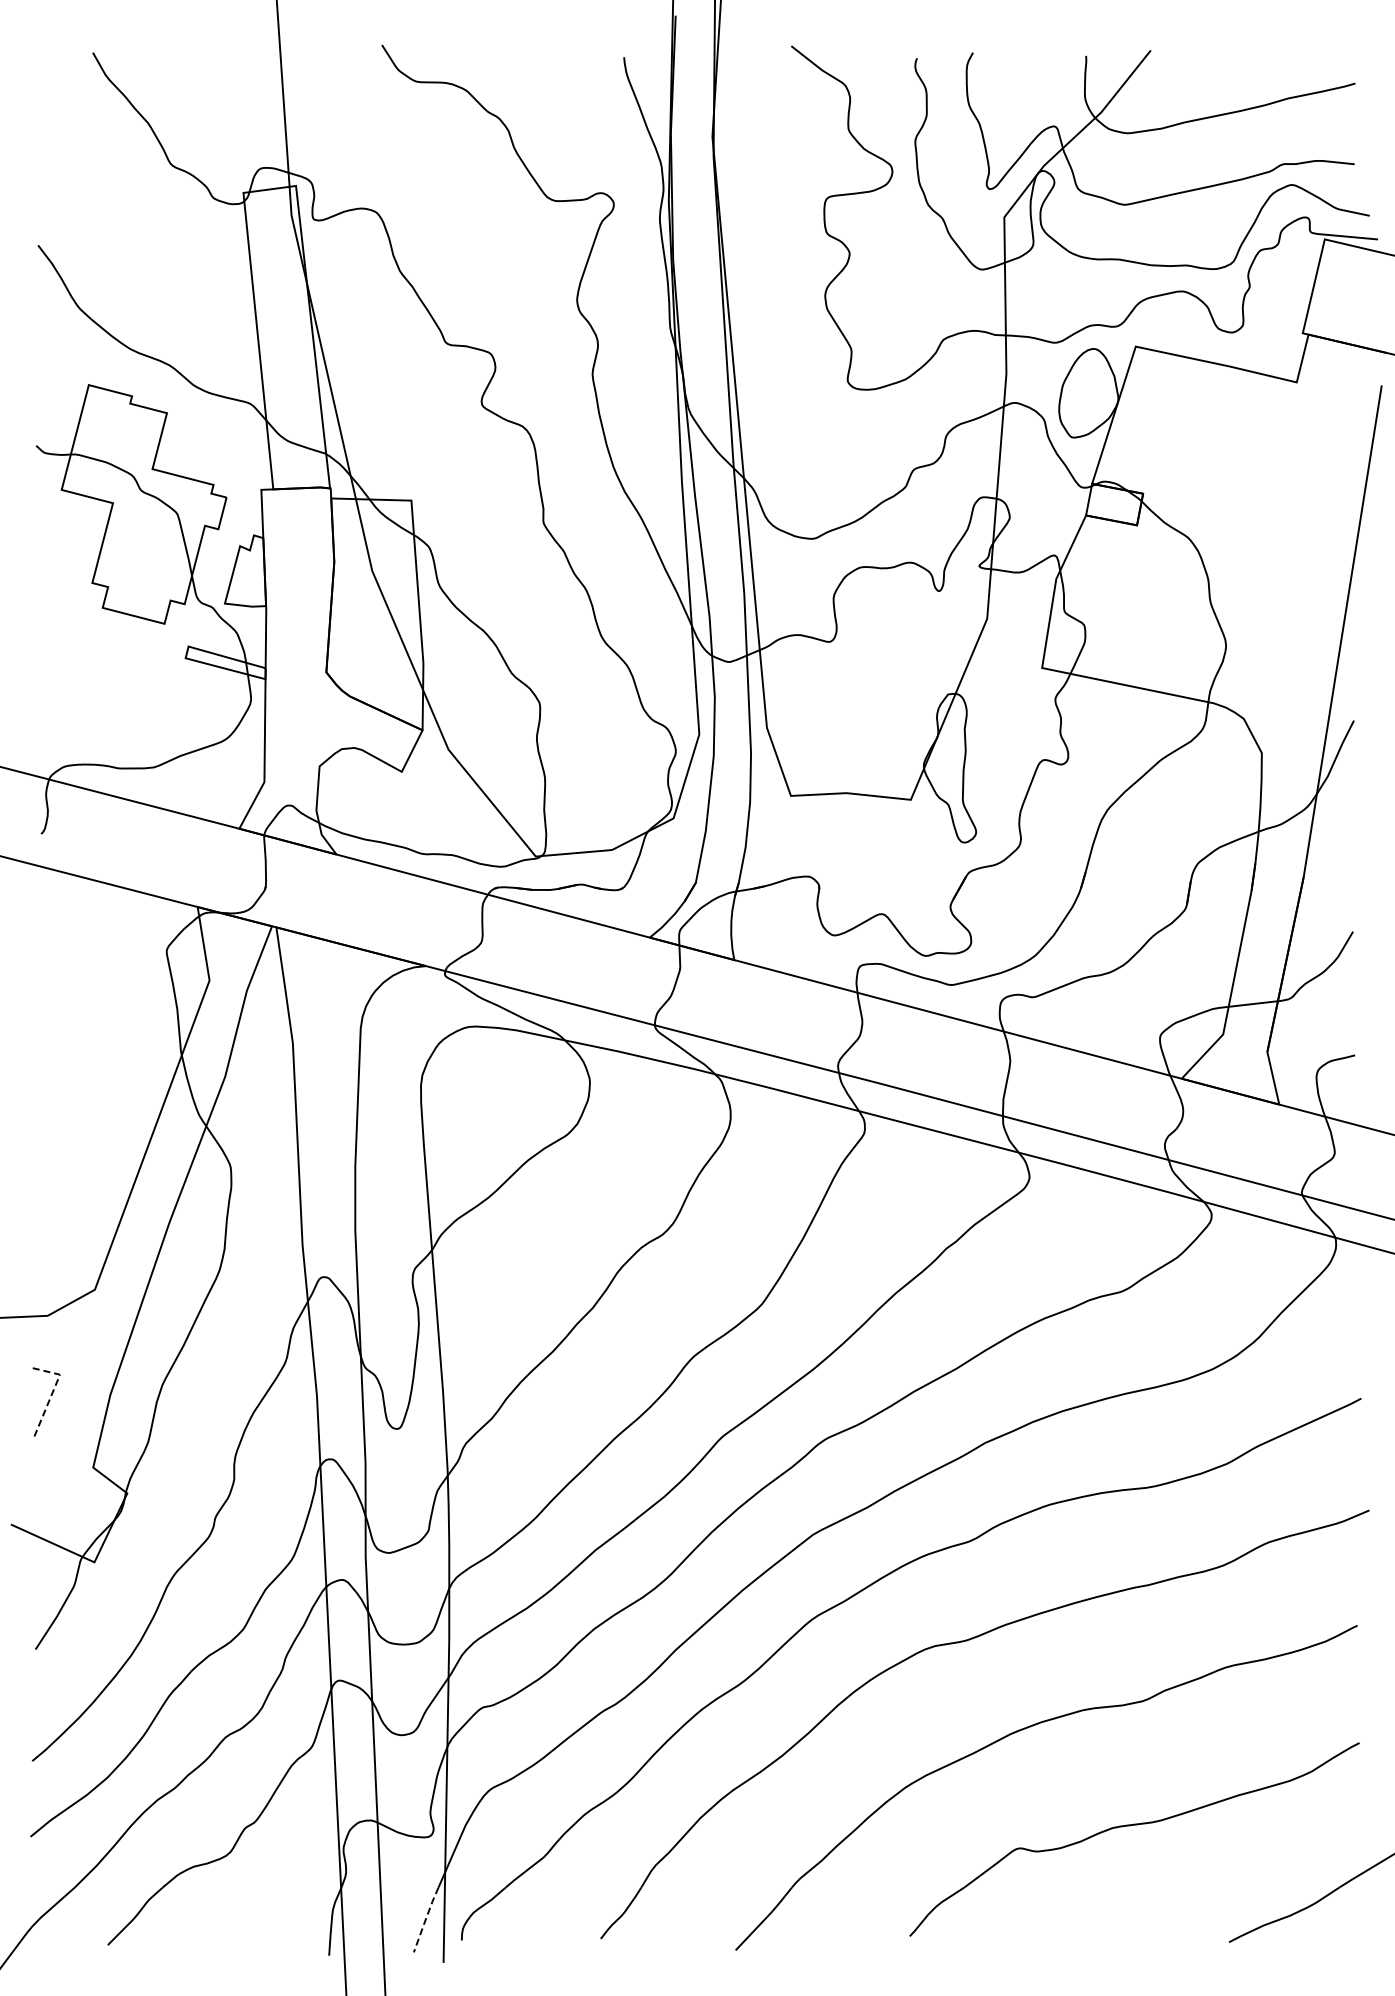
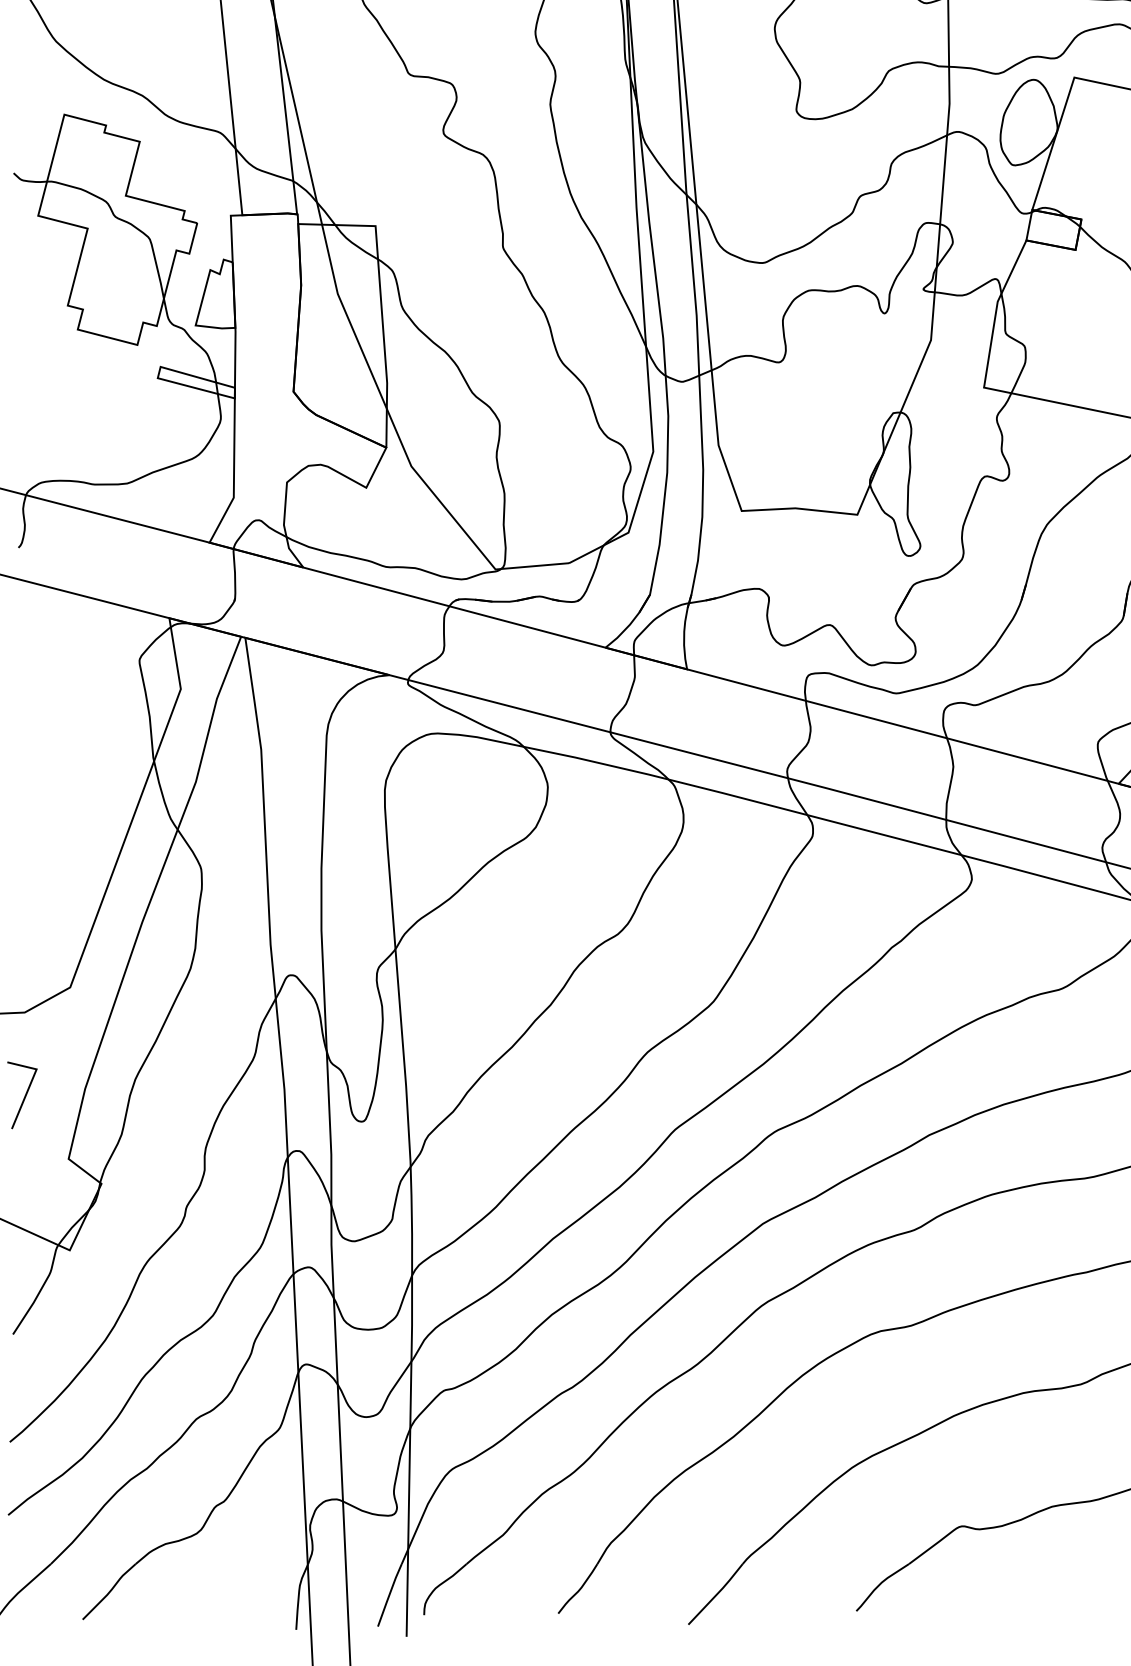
line: (53, 1390) -> (30, 1084), dashed -> solid
line: (425, 1920) -> (389, 1595), dashed -> solid

